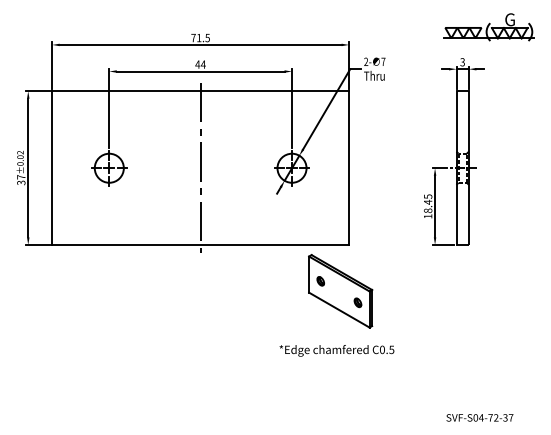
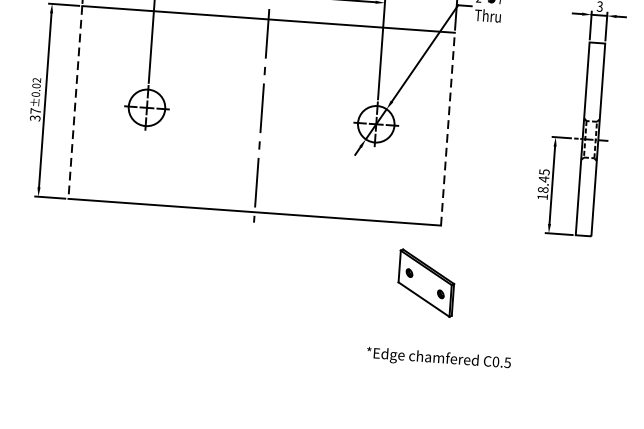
line: (52, 168) -> (75, 103), solid -> dashed
line: (349, 168) -> (448, 129), solid -> dashed
part: (340, 291) -> (426, 283), size x0.7
text: (336, 350) -> (438, 358), moved

